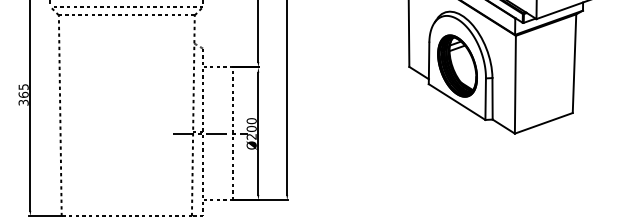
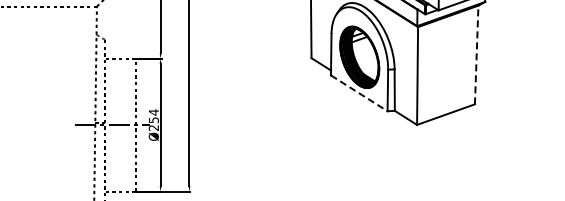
line: (574, 63) -> (476, 54), solid -> dashed
line: (457, 102) -> (359, 93), solid -> dashed
text: (251, 124) -> (153, 115), Ø200 -> Ø254

